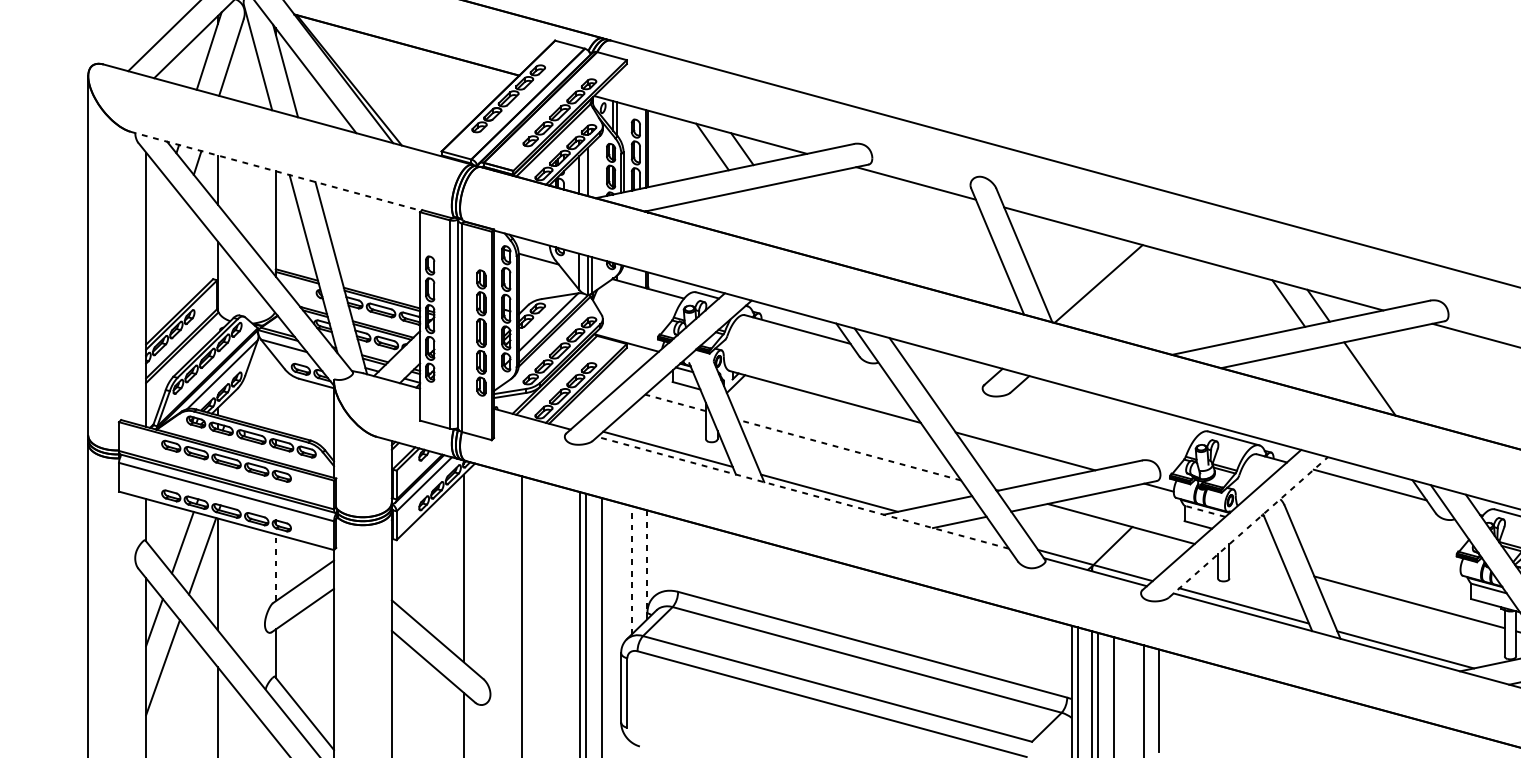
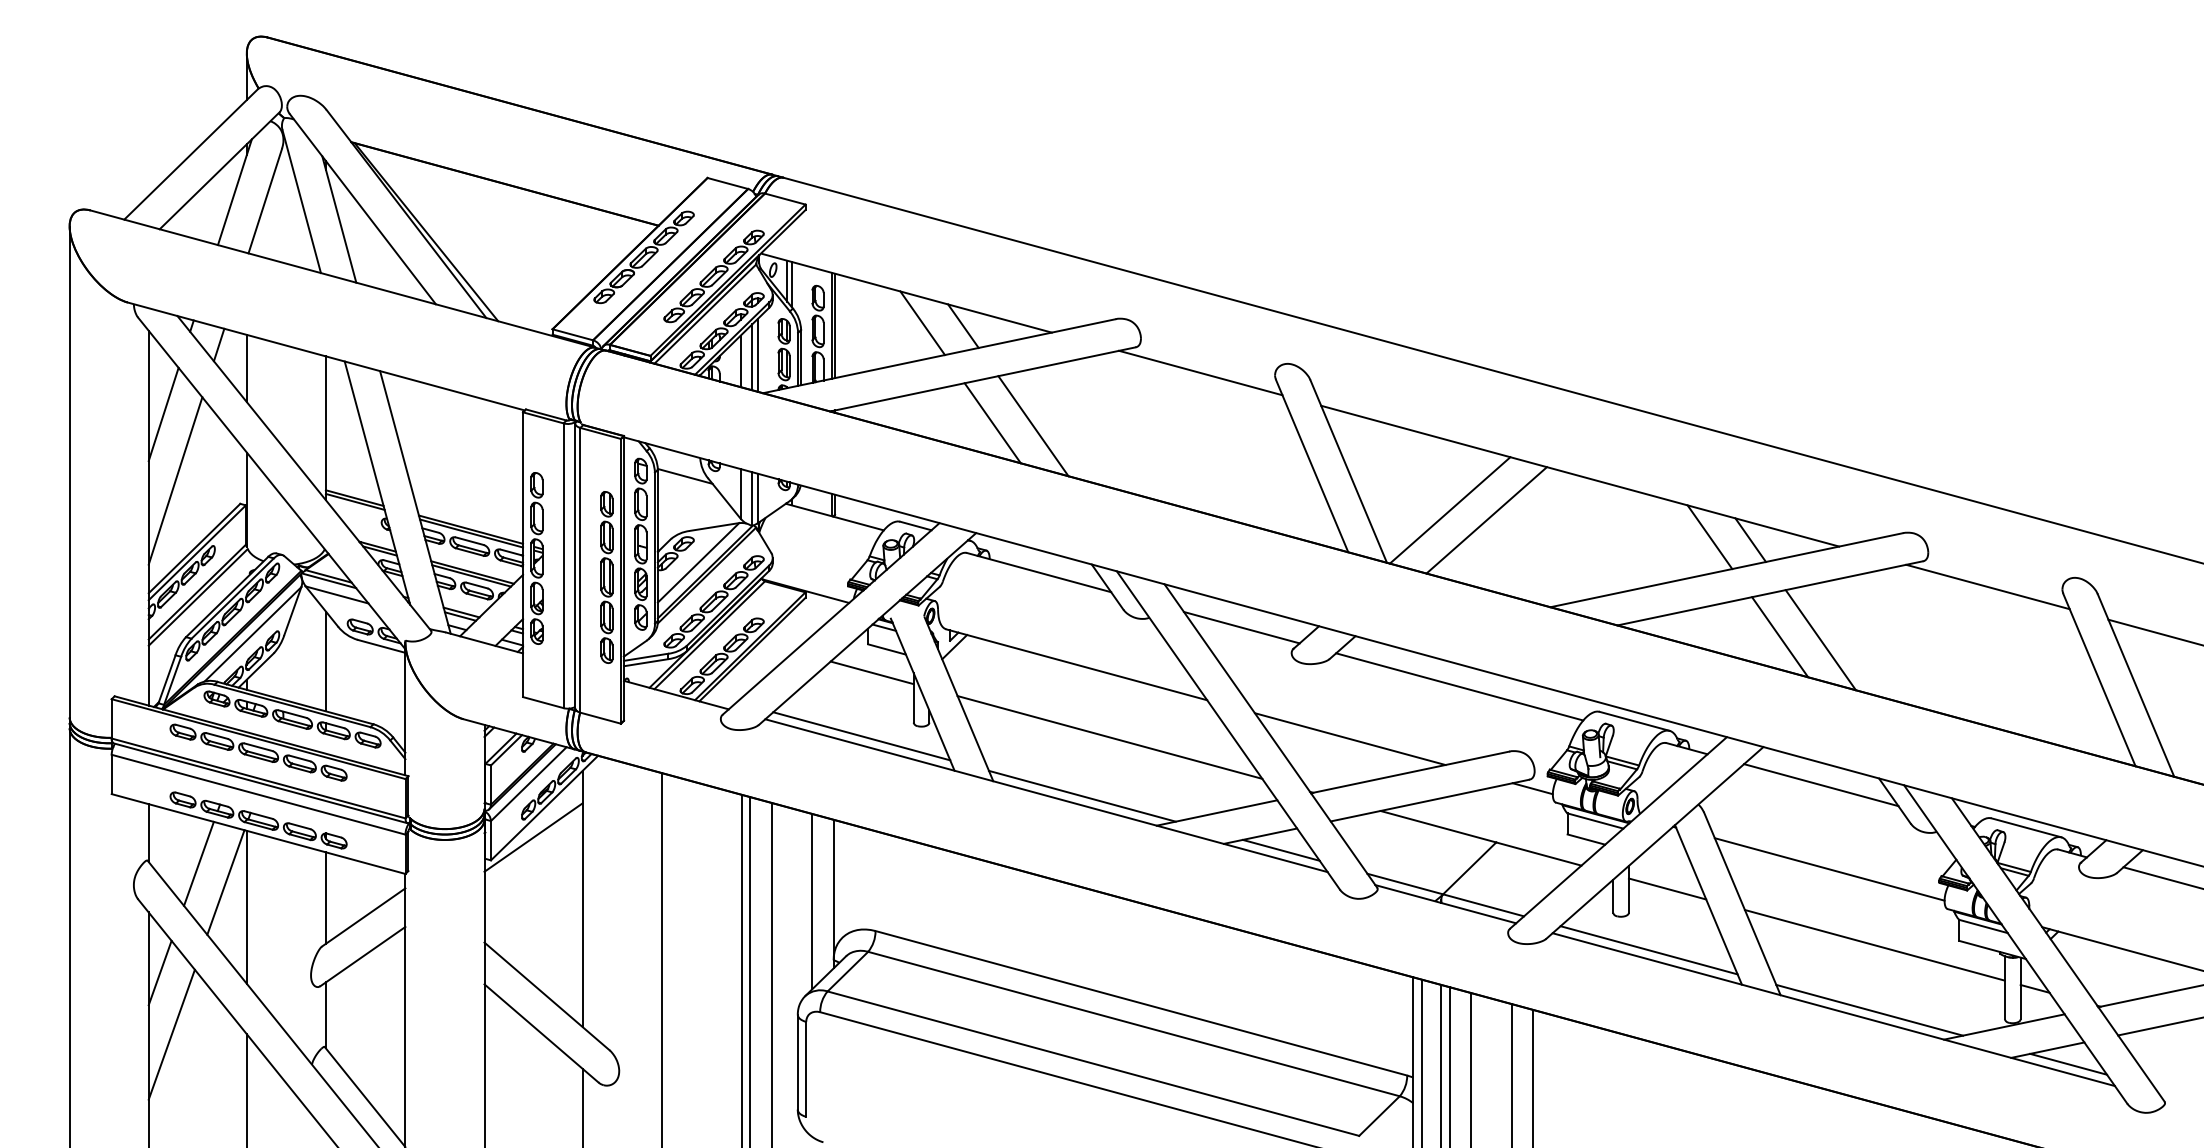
line: (591, 170) -> (757, 355), added
line: (276, 171) -> (326, 356), dashed -> solid
line: (156, 213) -> (163, 414), added
line: (763, 220) -> (992, 423), added
line: (793, 222) -> (1033, 426), added
line: (165, 262) -> (175, 480), added
line: (1125, 291) -> (1486, 520), added
line: (945, 369) -> (1241, 627), added
line: (1340, 377) -> (1780, 637), added
line: (275, 394) -> (325, 661), added
line: (675, 402) -> (872, 672), dashed -> solid
line: (1105, 412) -> (1459, 686), added
line: (849, 450) -> (1109, 737), dashed -> solid
line: (803, 492) -> (1046, 795), dashed -> solid
line: (1205, 511) -> (1595, 821), dashed -> solid
line: (427, 523) -> (533, 837), added
line: (1248, 527) -> (1654, 842), dashed -> solid
line: (974, 532) -> (1280, 849), added
line: (1376, 546) -> (1829, 869), added
line: (1257, 560) -> (1667, 888), added
line: (647, 562) -> (833, 890), dashed -> solid
line: (275, 568) -> (325, 898), dashed -> solid
line: (631, 570) -> (812, 901), dashed -> solid

